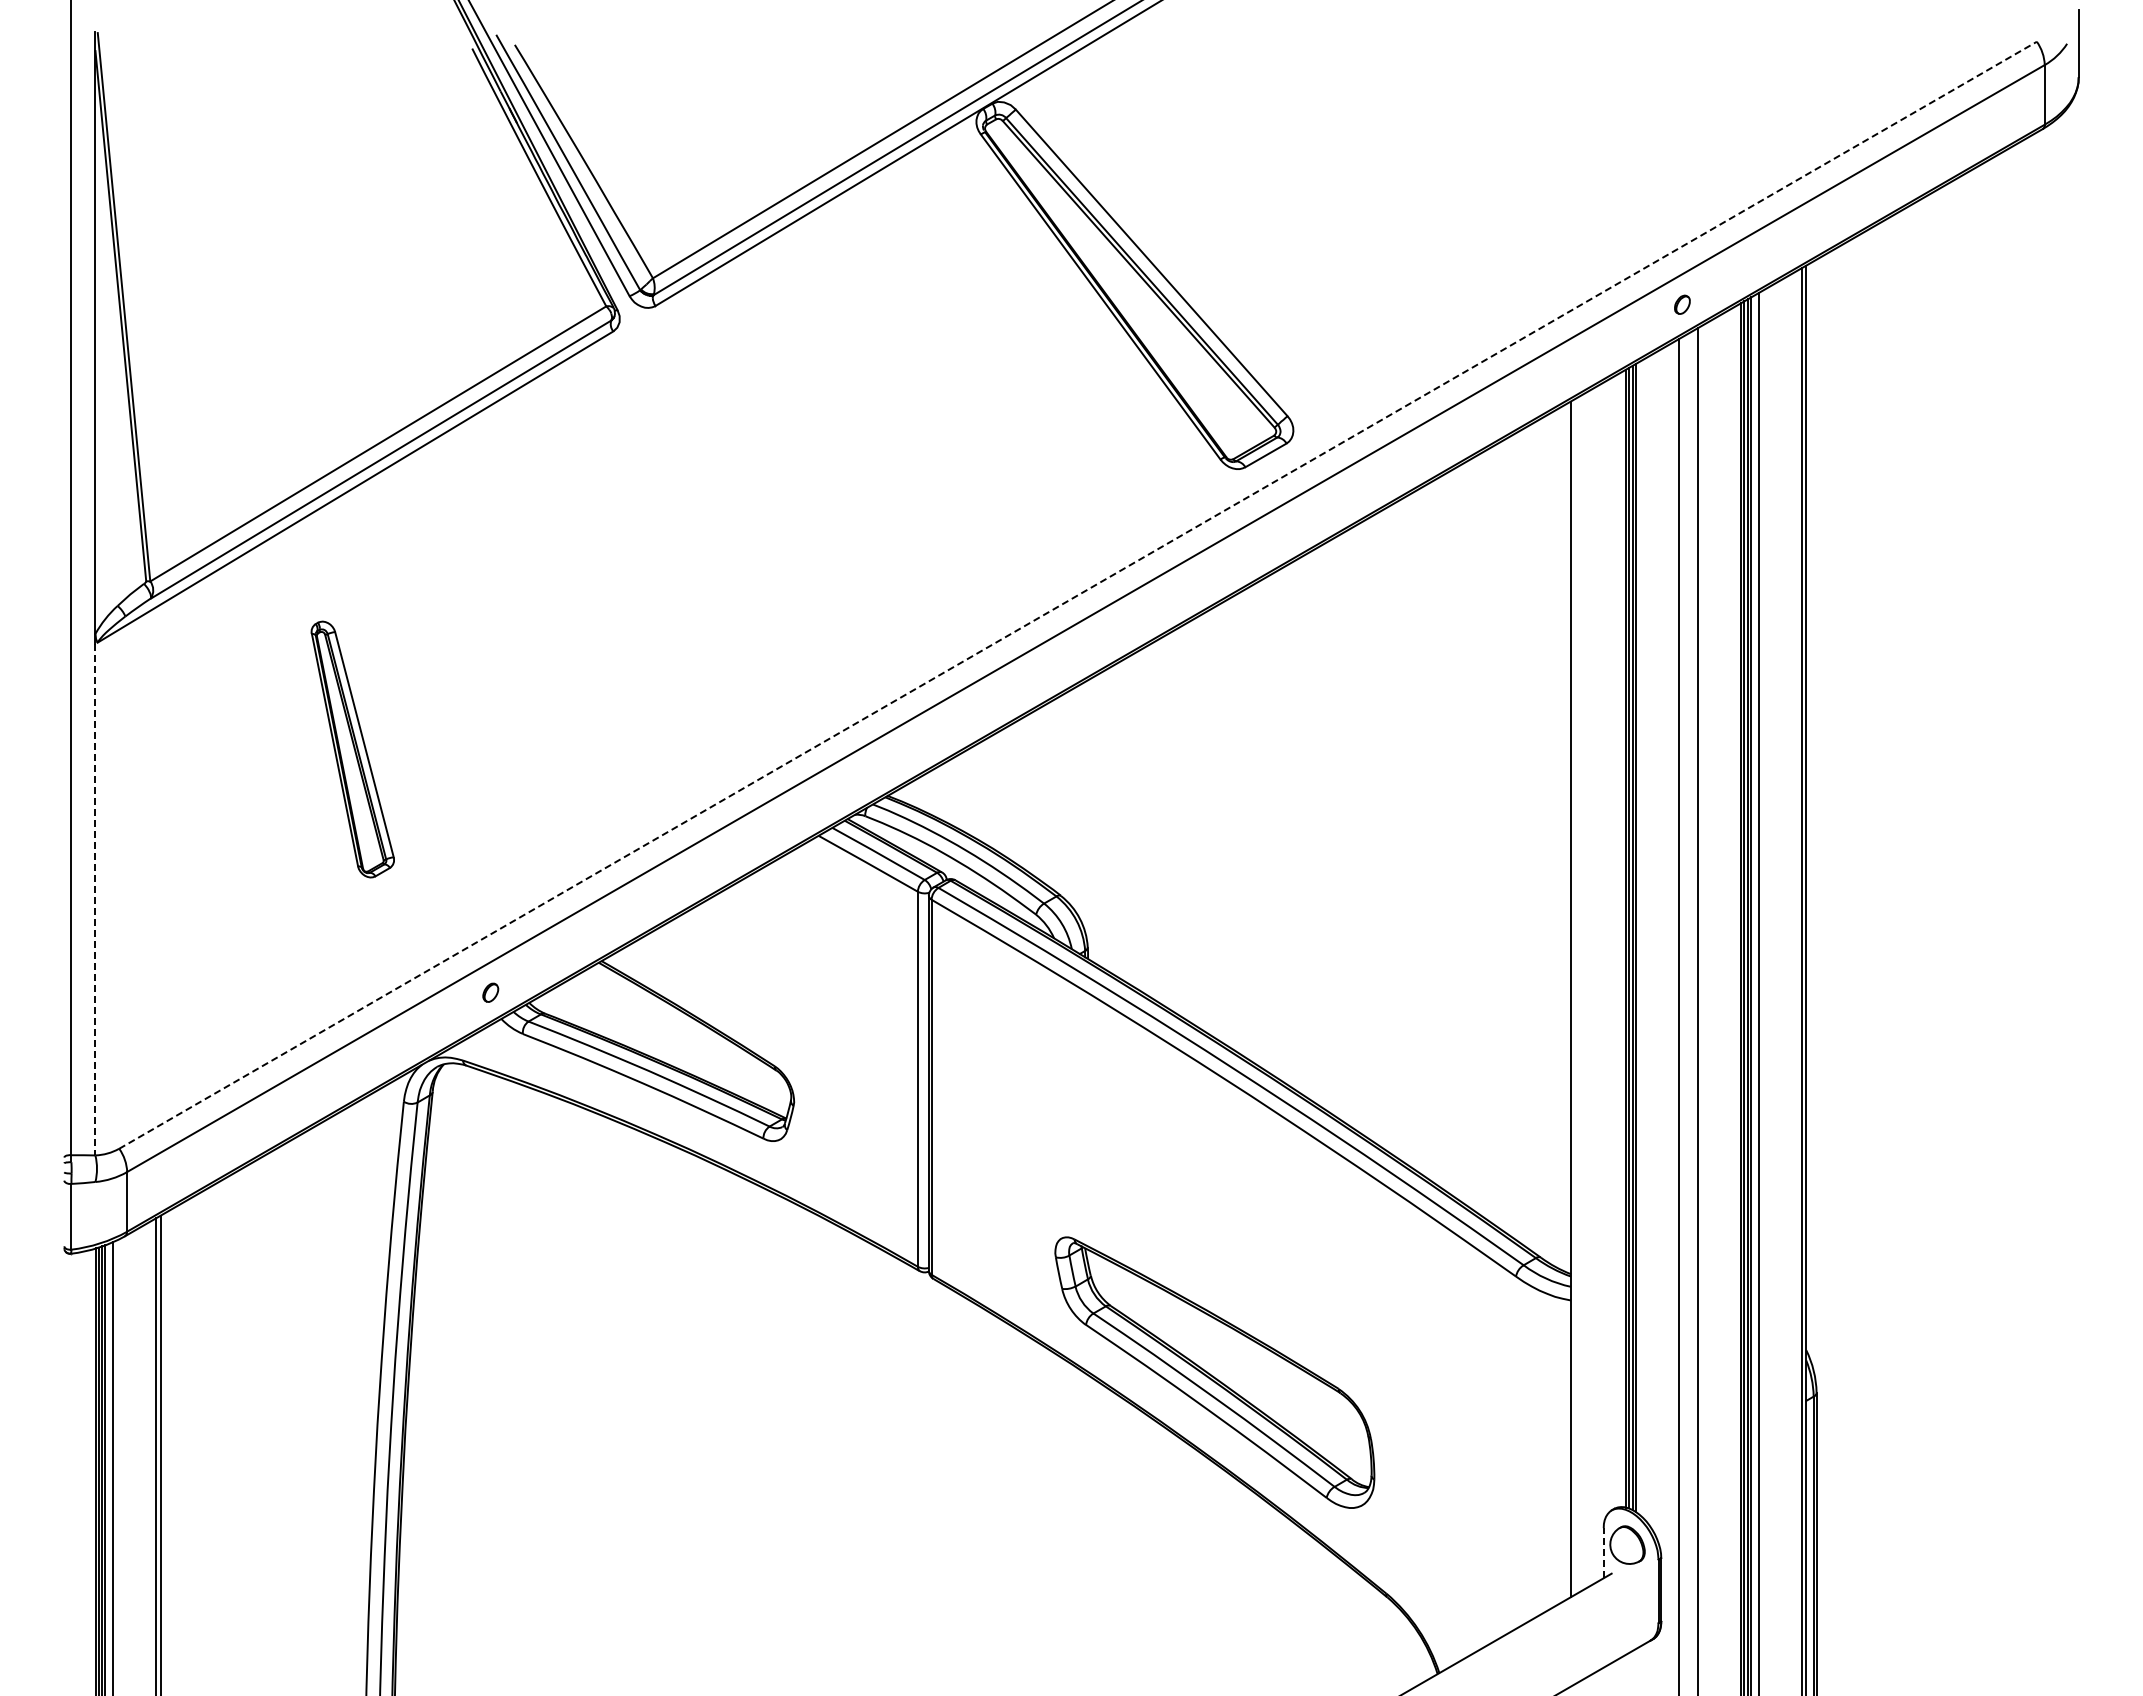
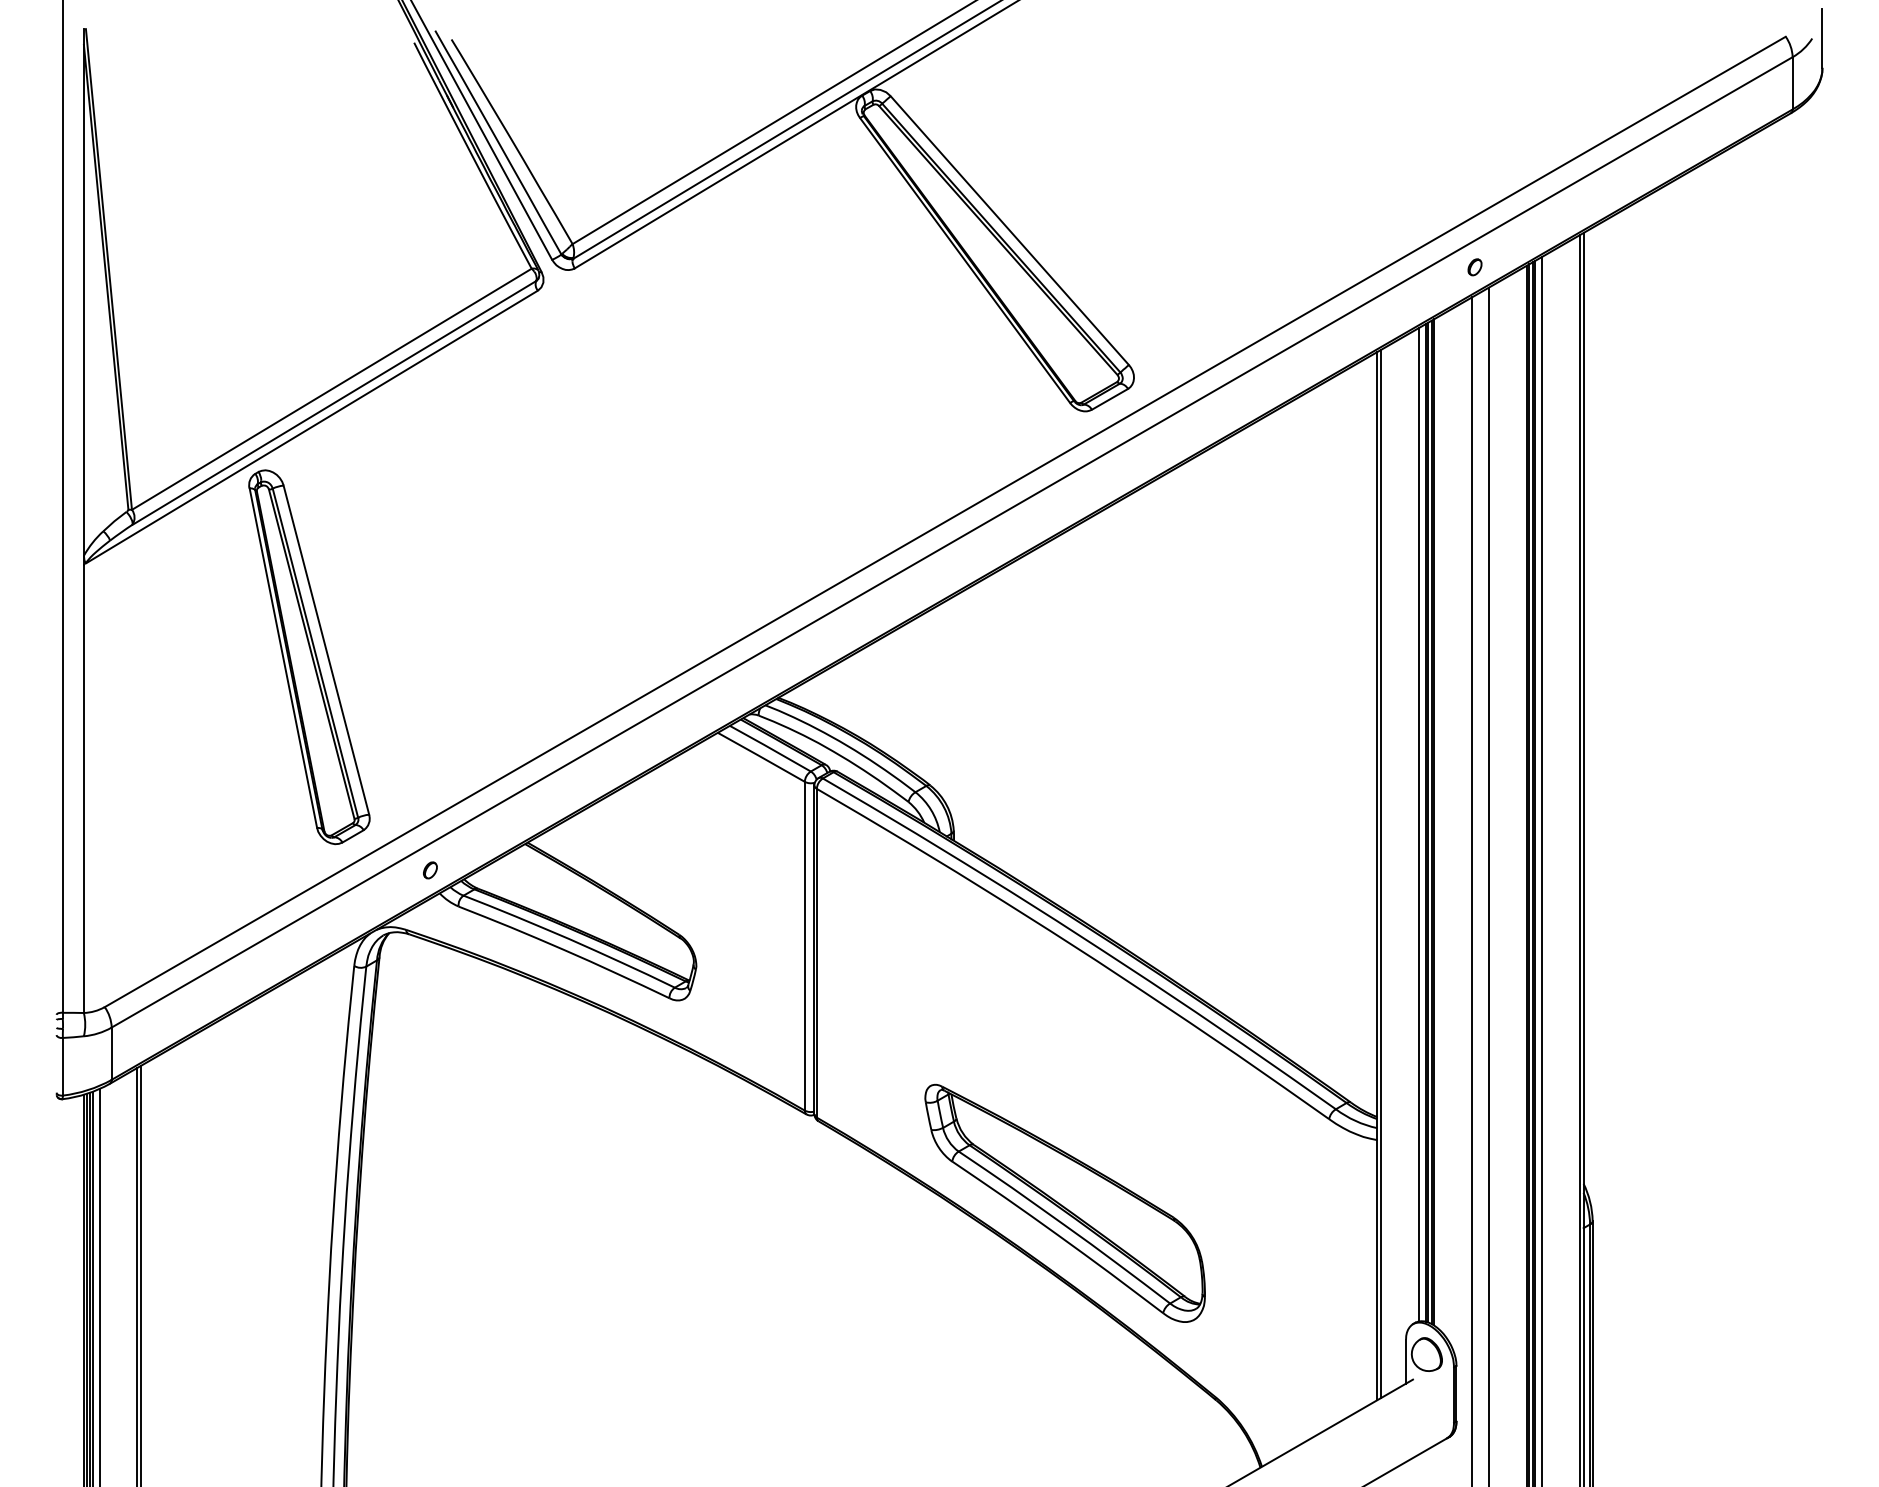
line: (1078, 595) -> (945, 522), dashed -> solid
part: (352, 749) -> (309, 657), size x1.67
line: (95, 899) -> (83, 788), dashed -> solid
line: (1618, 940) -> (1419, 824), added
line: (1574, 996) -> (1380, 873), added
line: (1603, 1552) -> (1405, 1361), dashed -> solid

